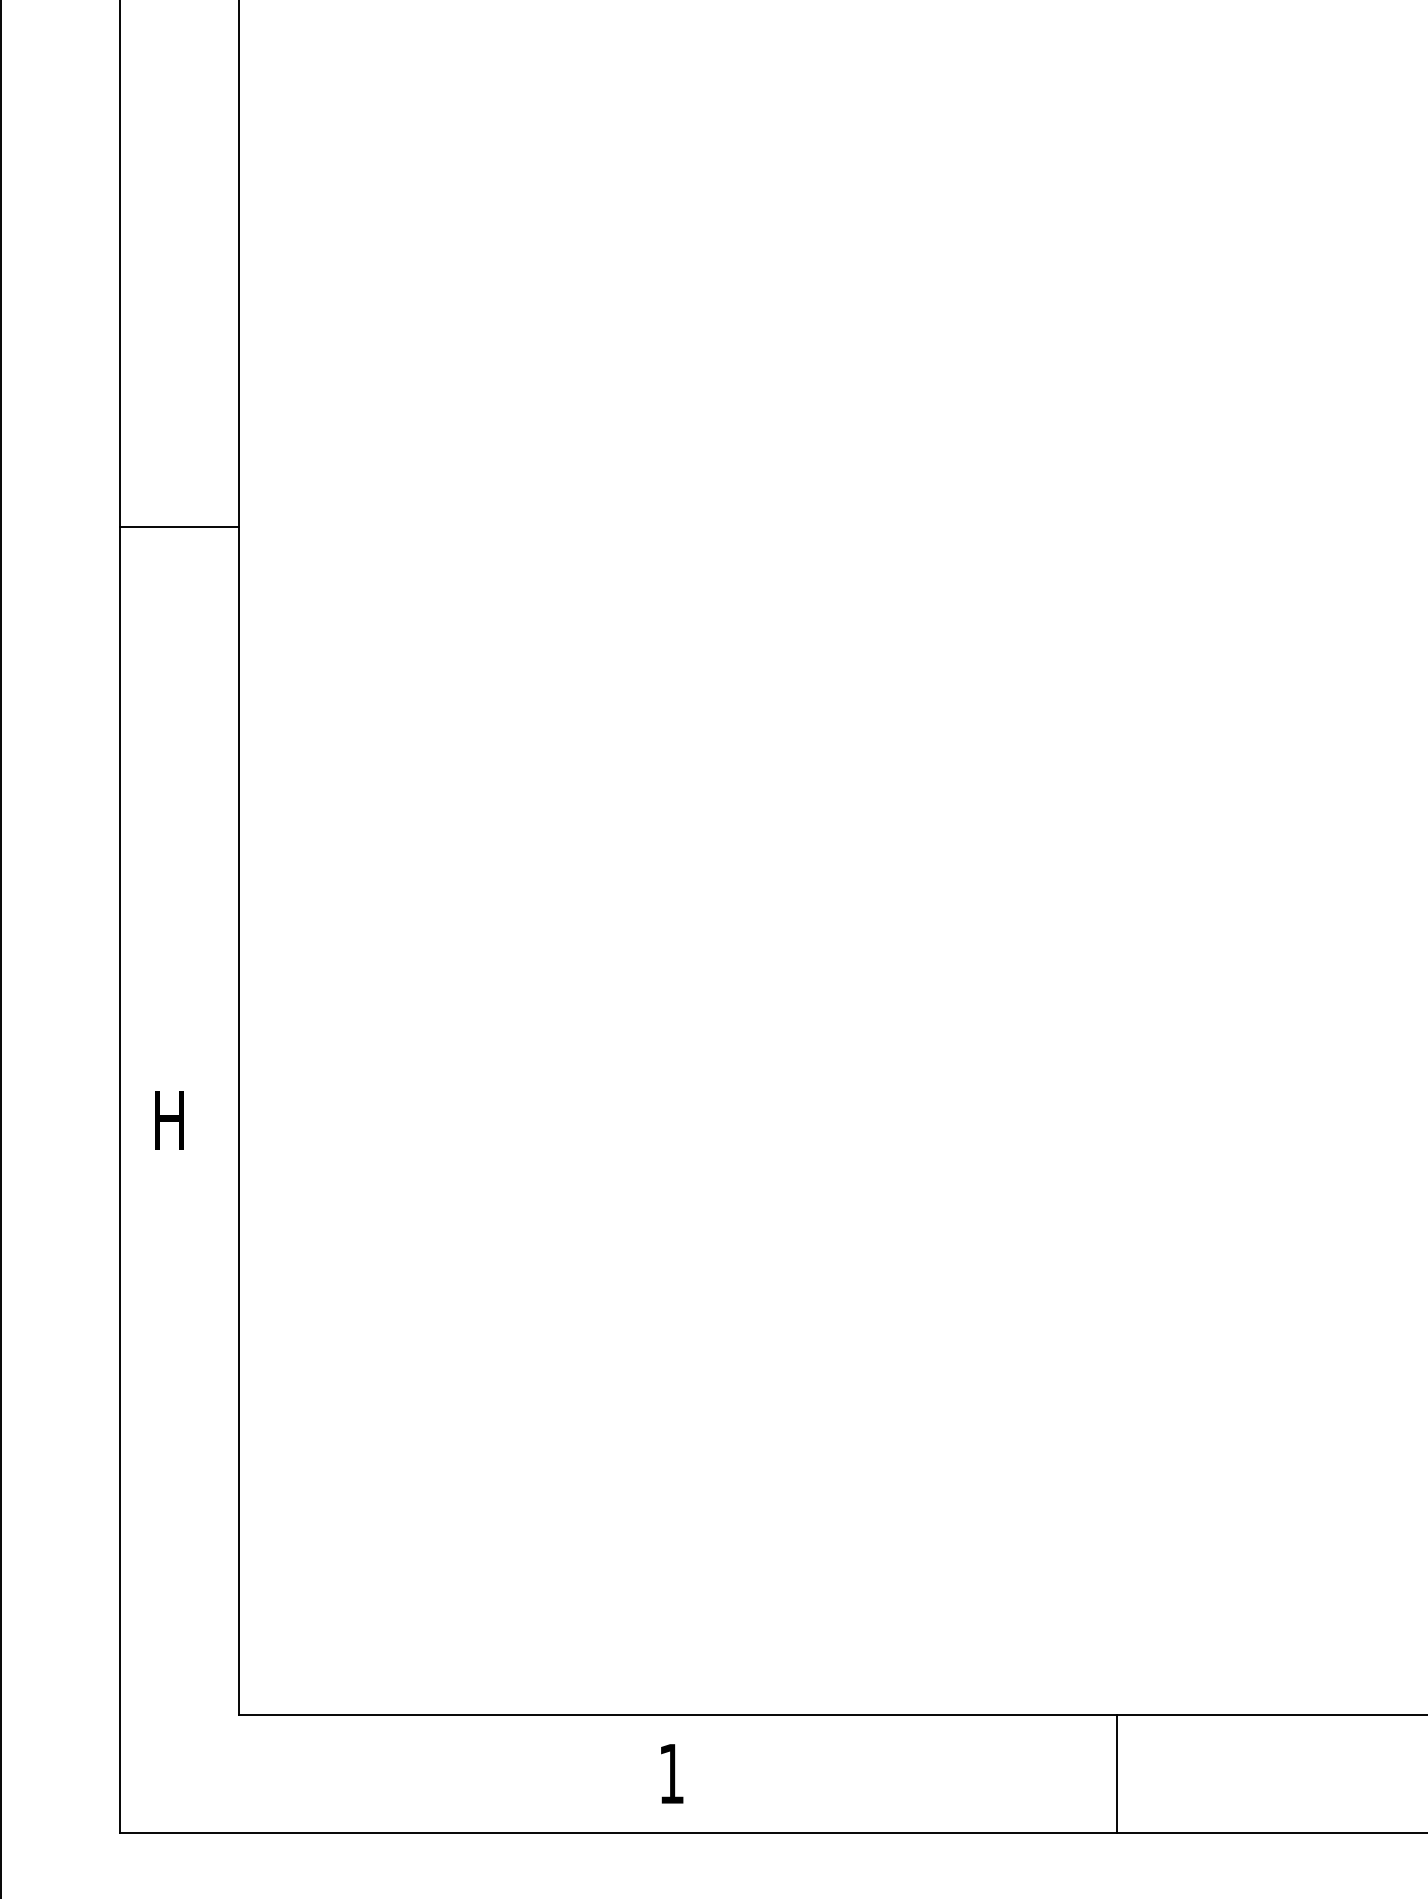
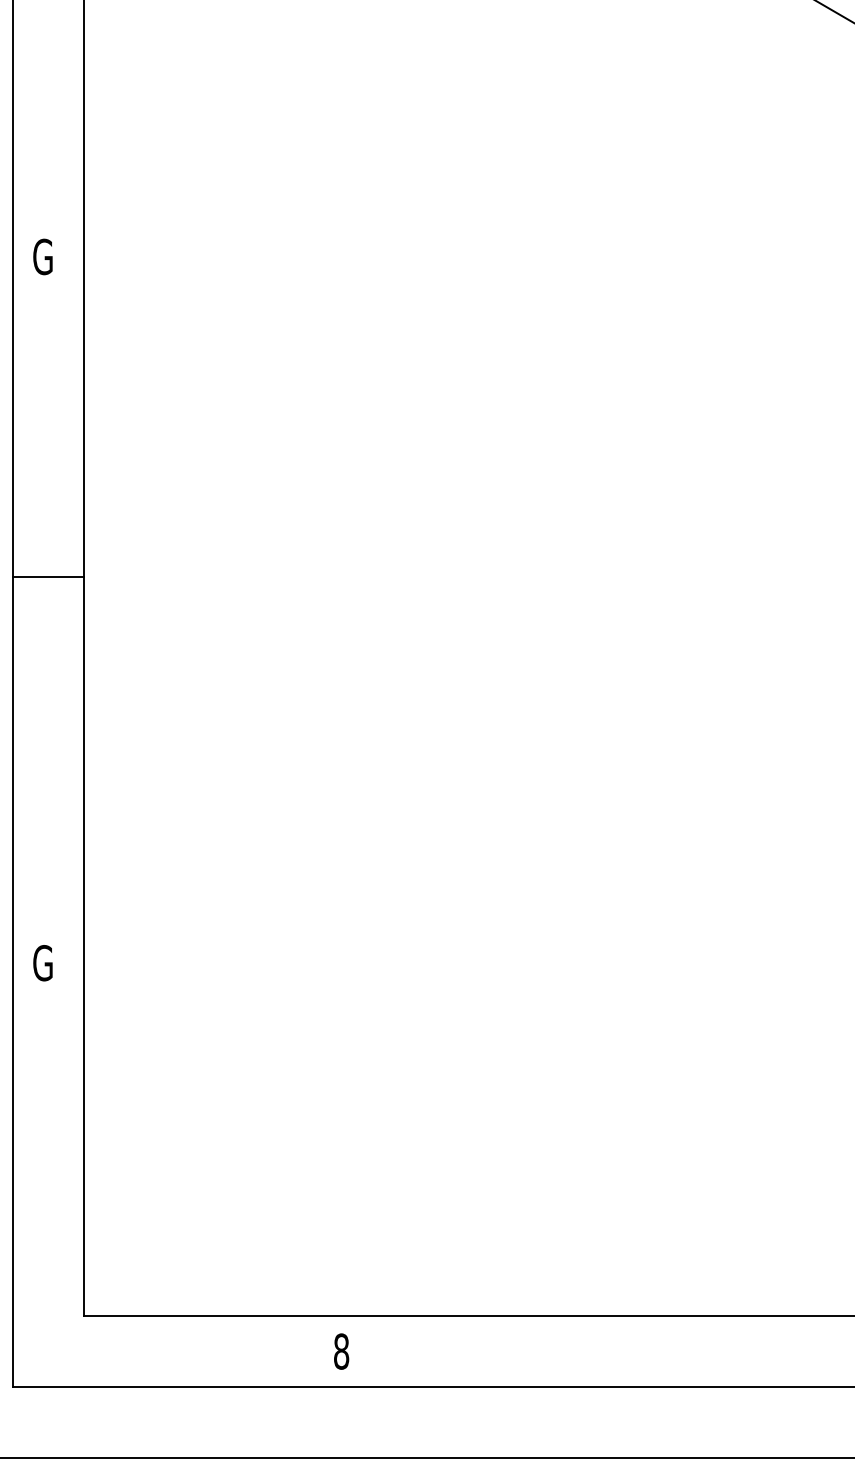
line: (178, 527) -> (48, 577), moved
text: (168, 1121) -> (42, 963), H -> G
text: (671, 1773) -> (341, 1351), 1 -> 8
line: (1117, 1773) -> (606, 1351), removed

